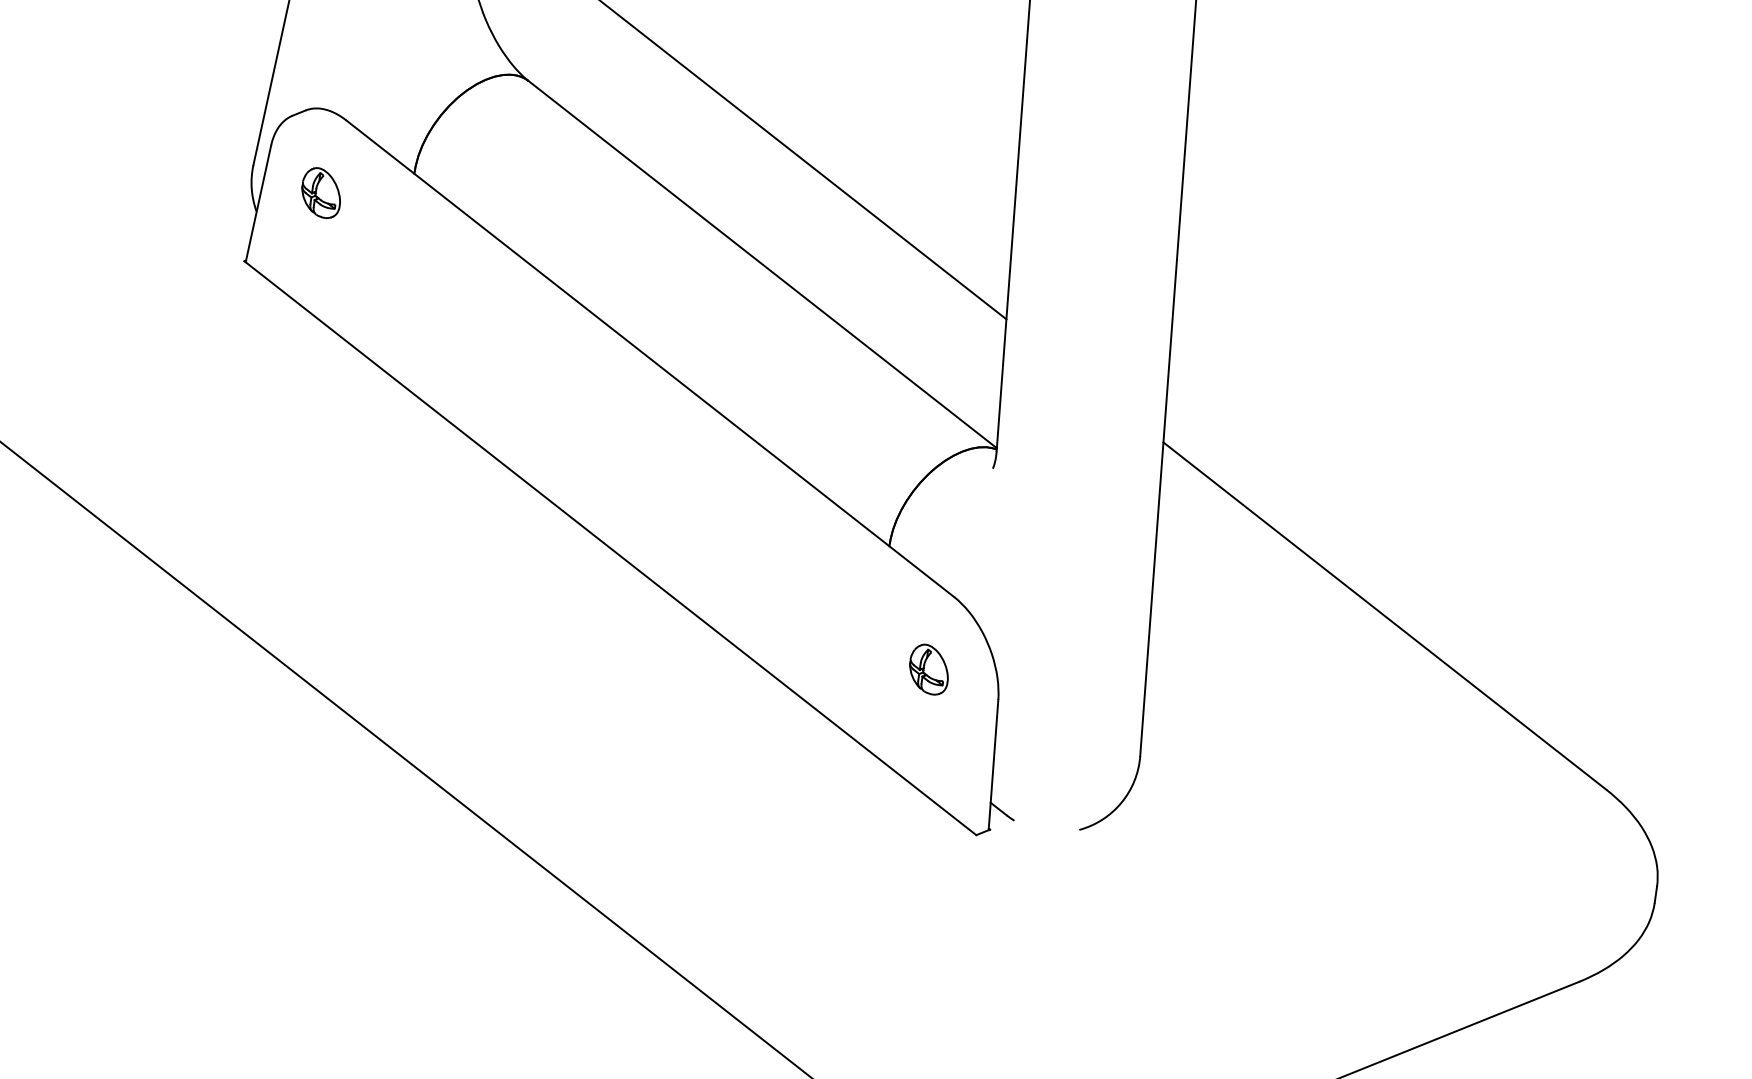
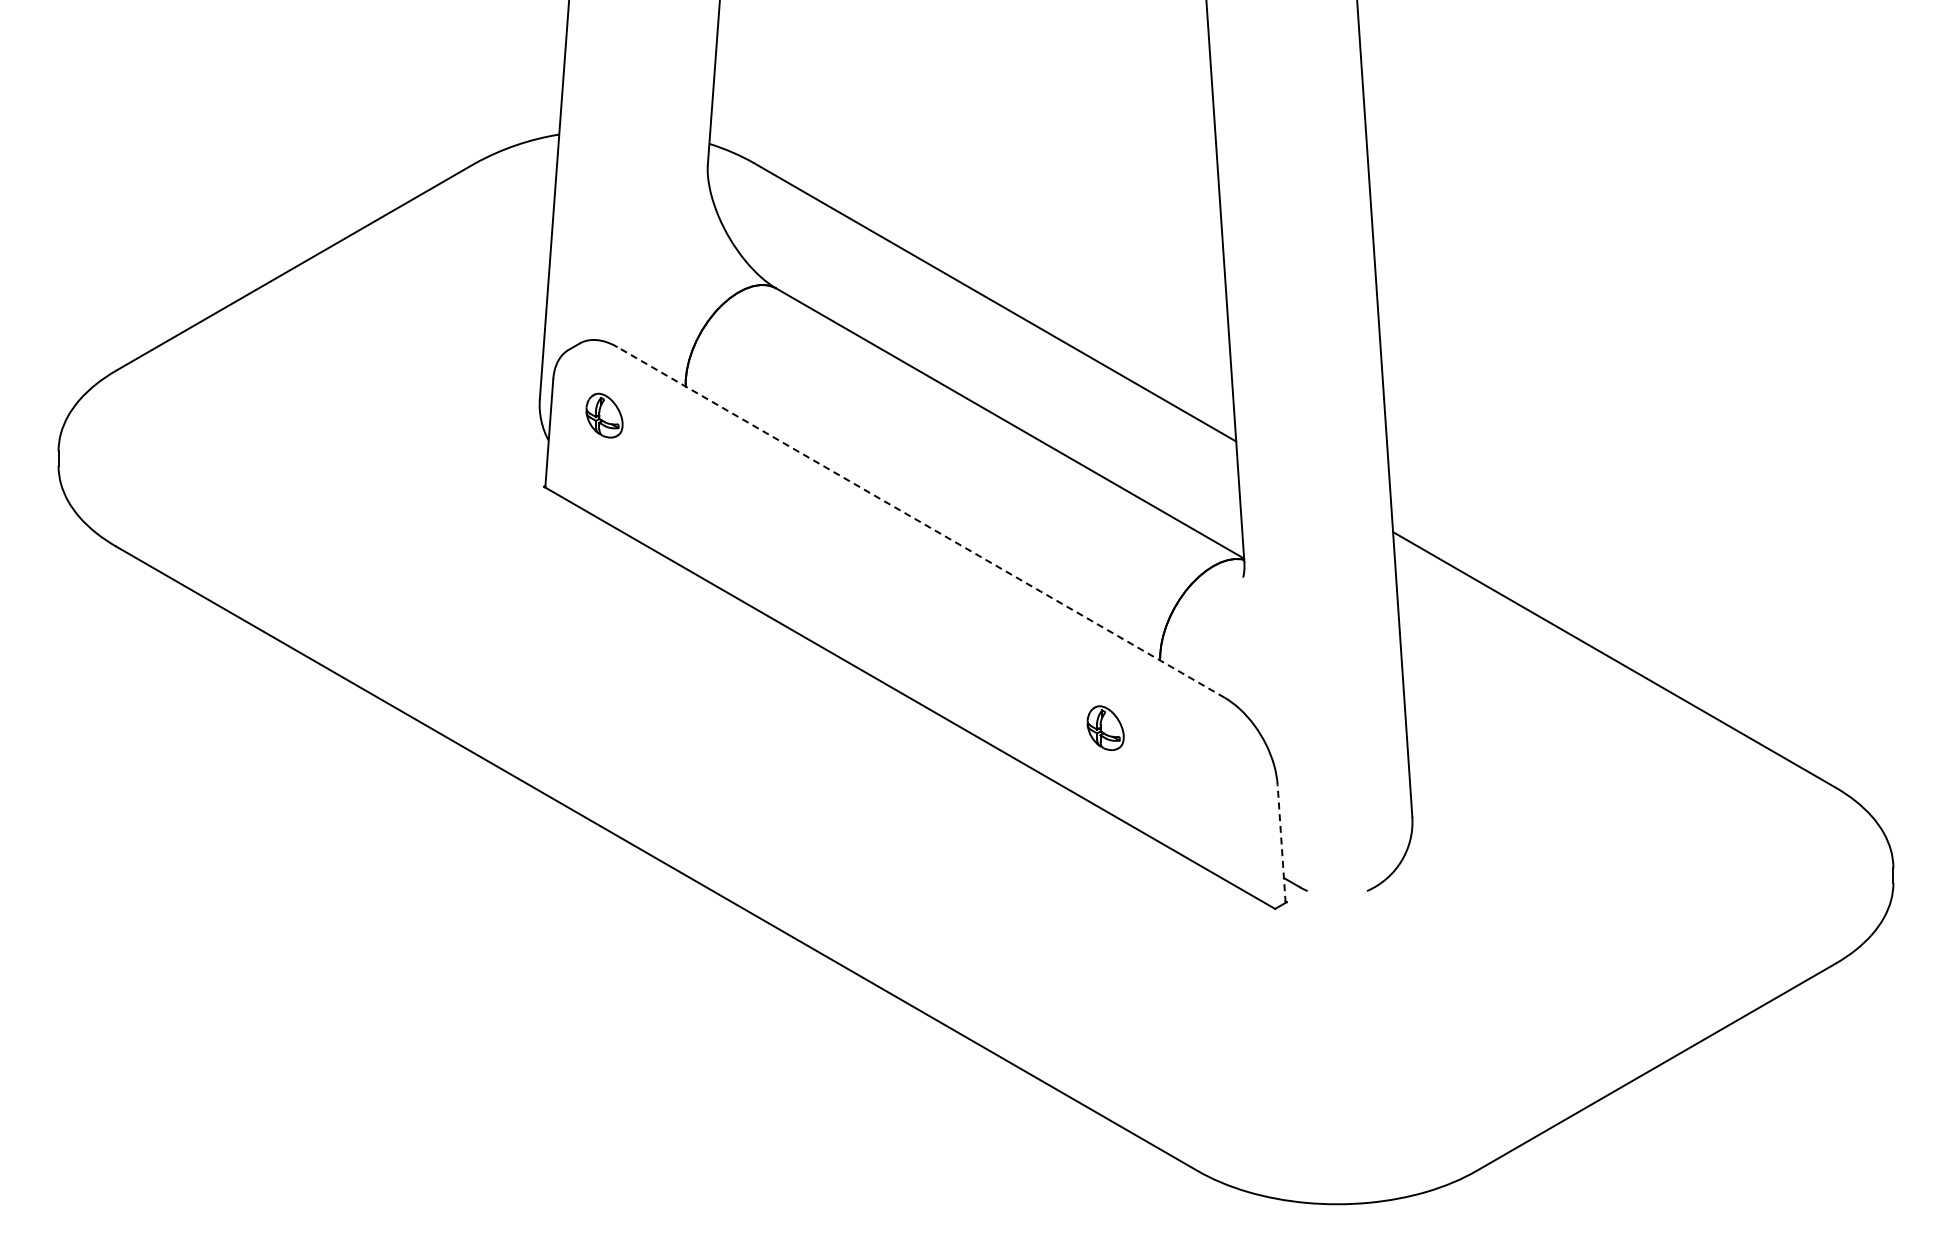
line: (650, 358) -> (921, 522), solid -> dashed
part: (929, 668) -> (1105, 727), moved
line: (993, 764) -> (1281, 843), solid -> dashed

